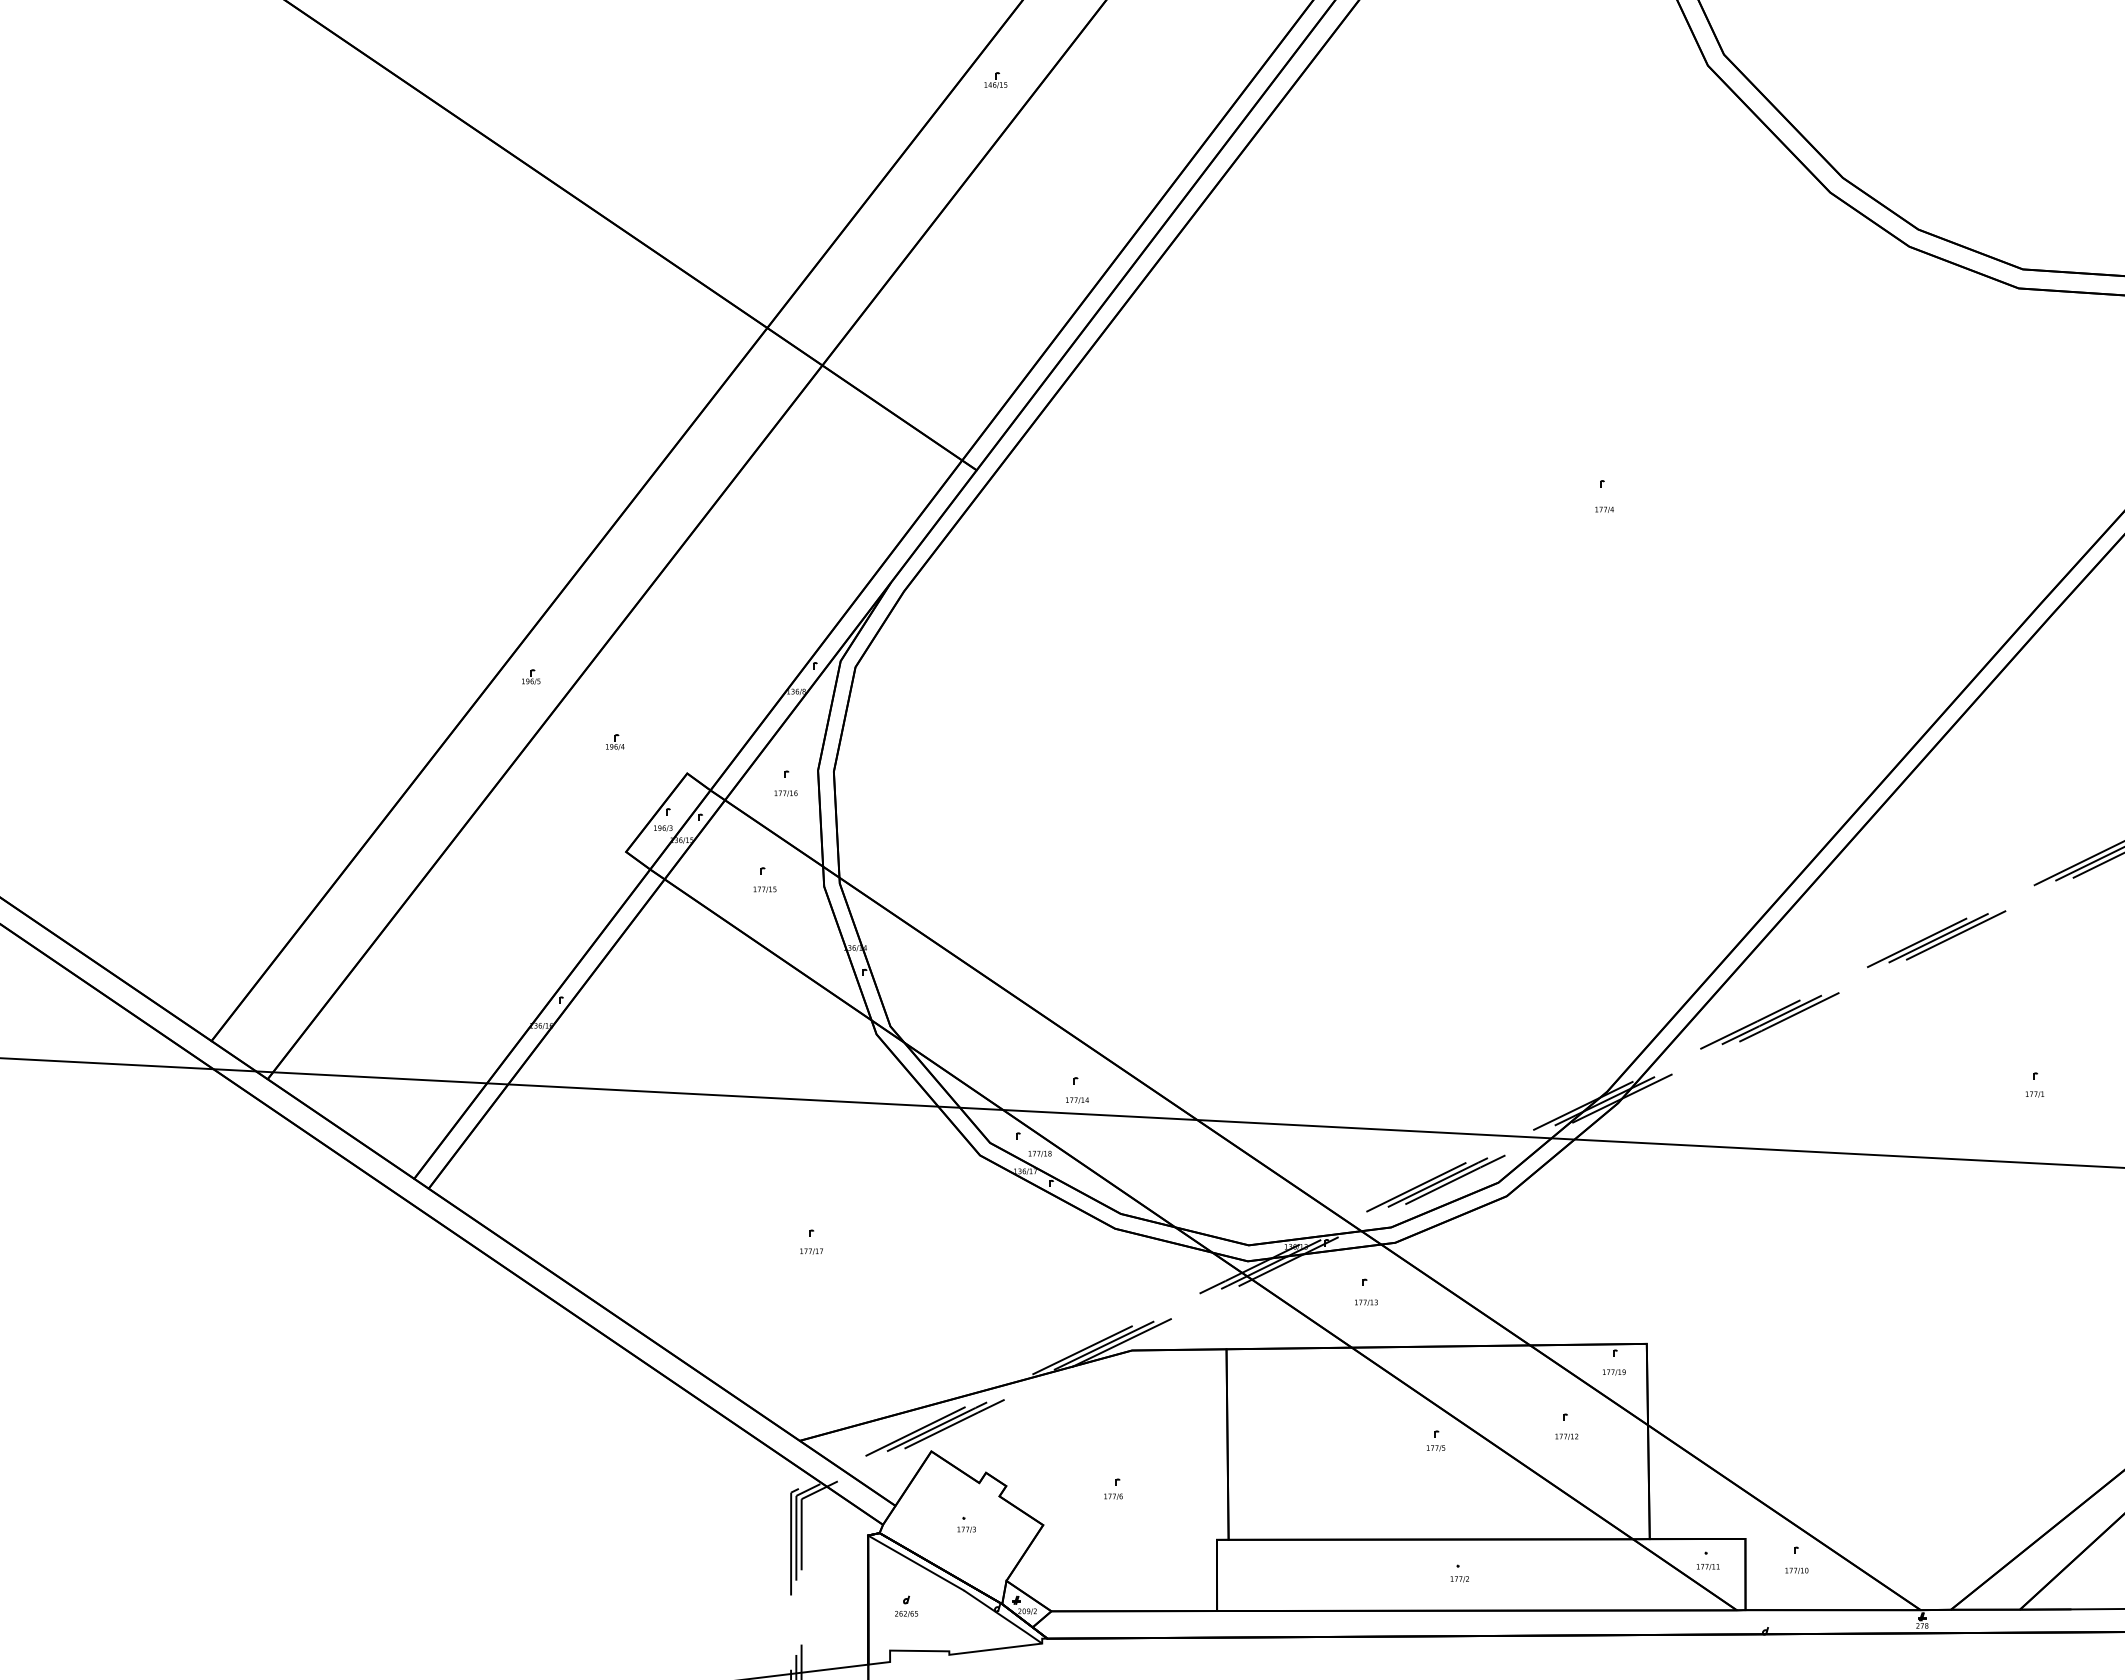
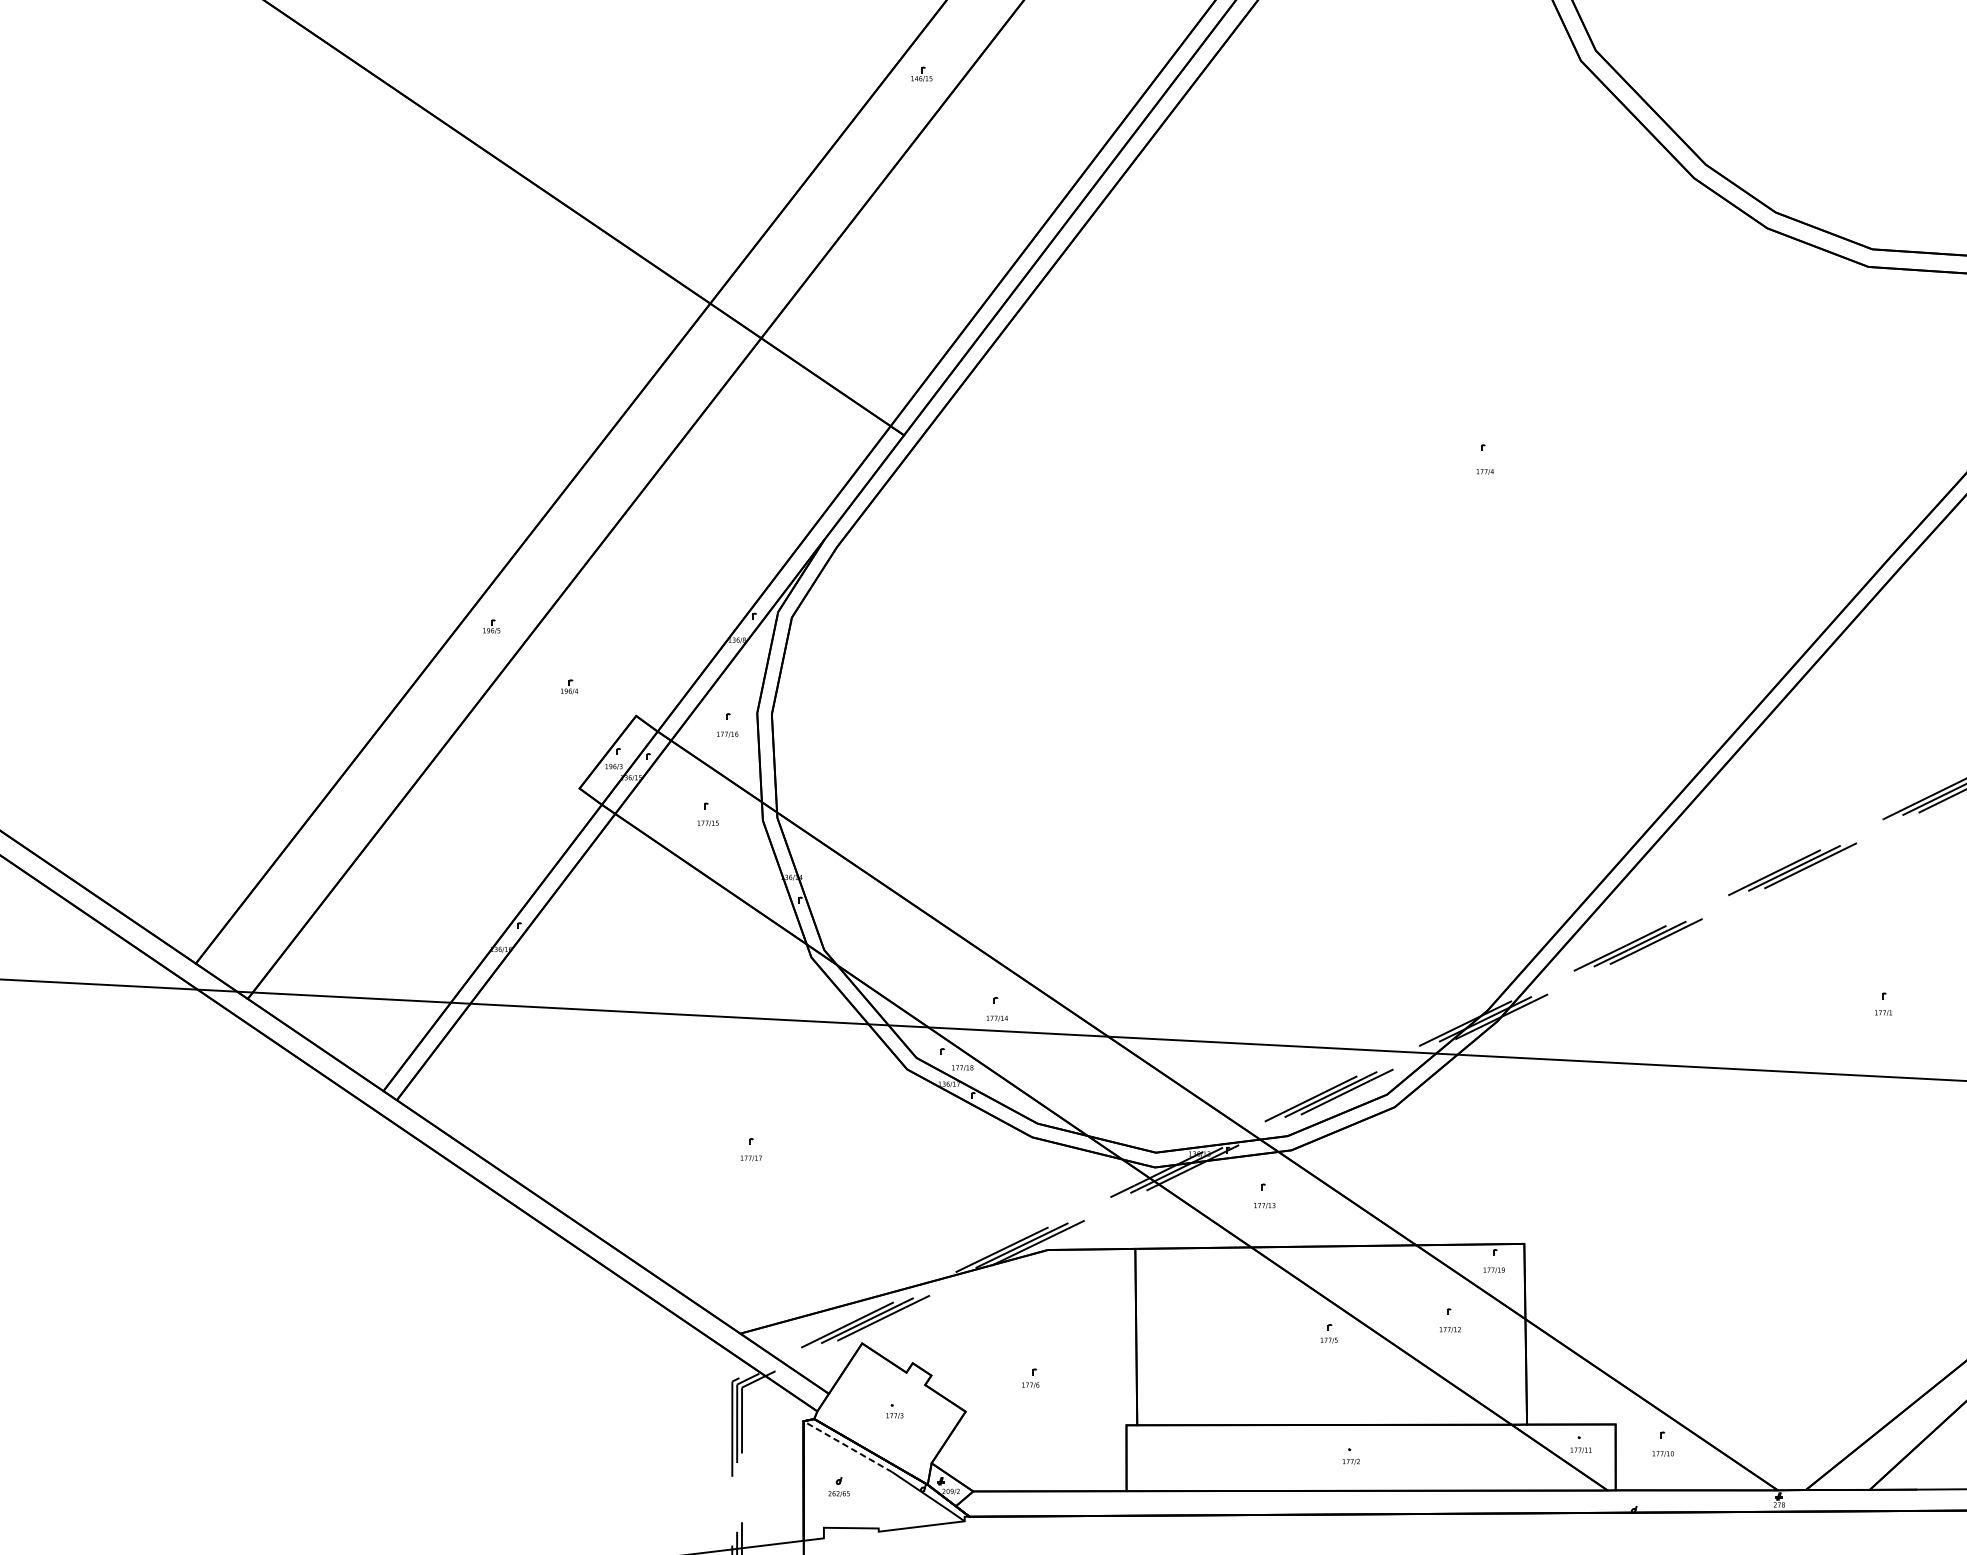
line: (915, 1562) -> (847, 1446), solid -> dashed

